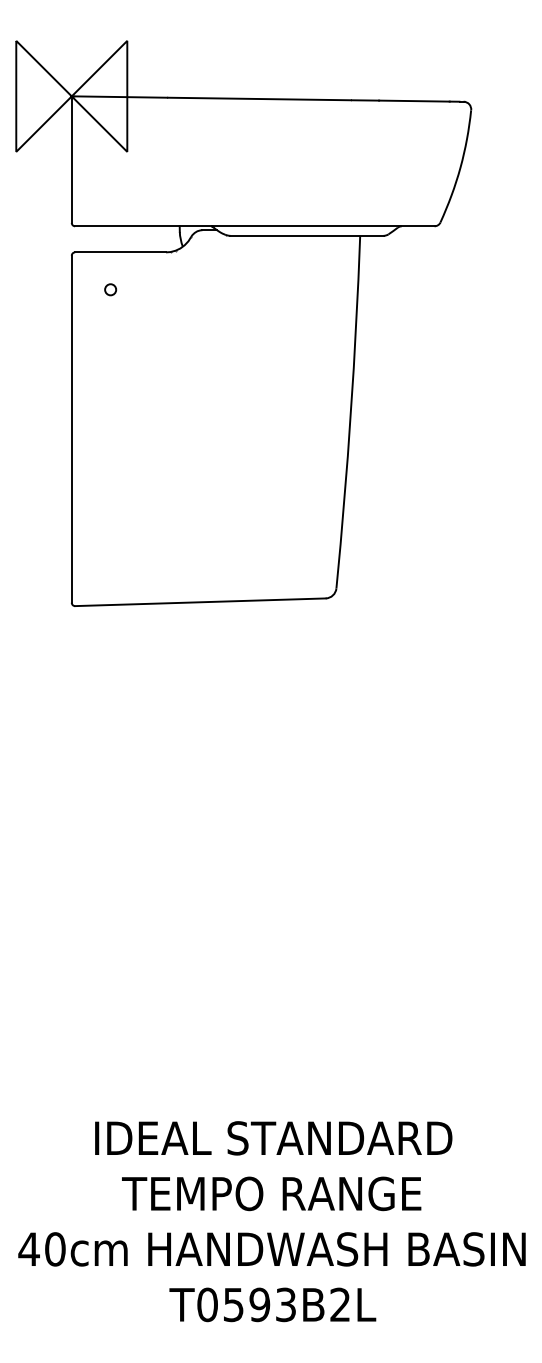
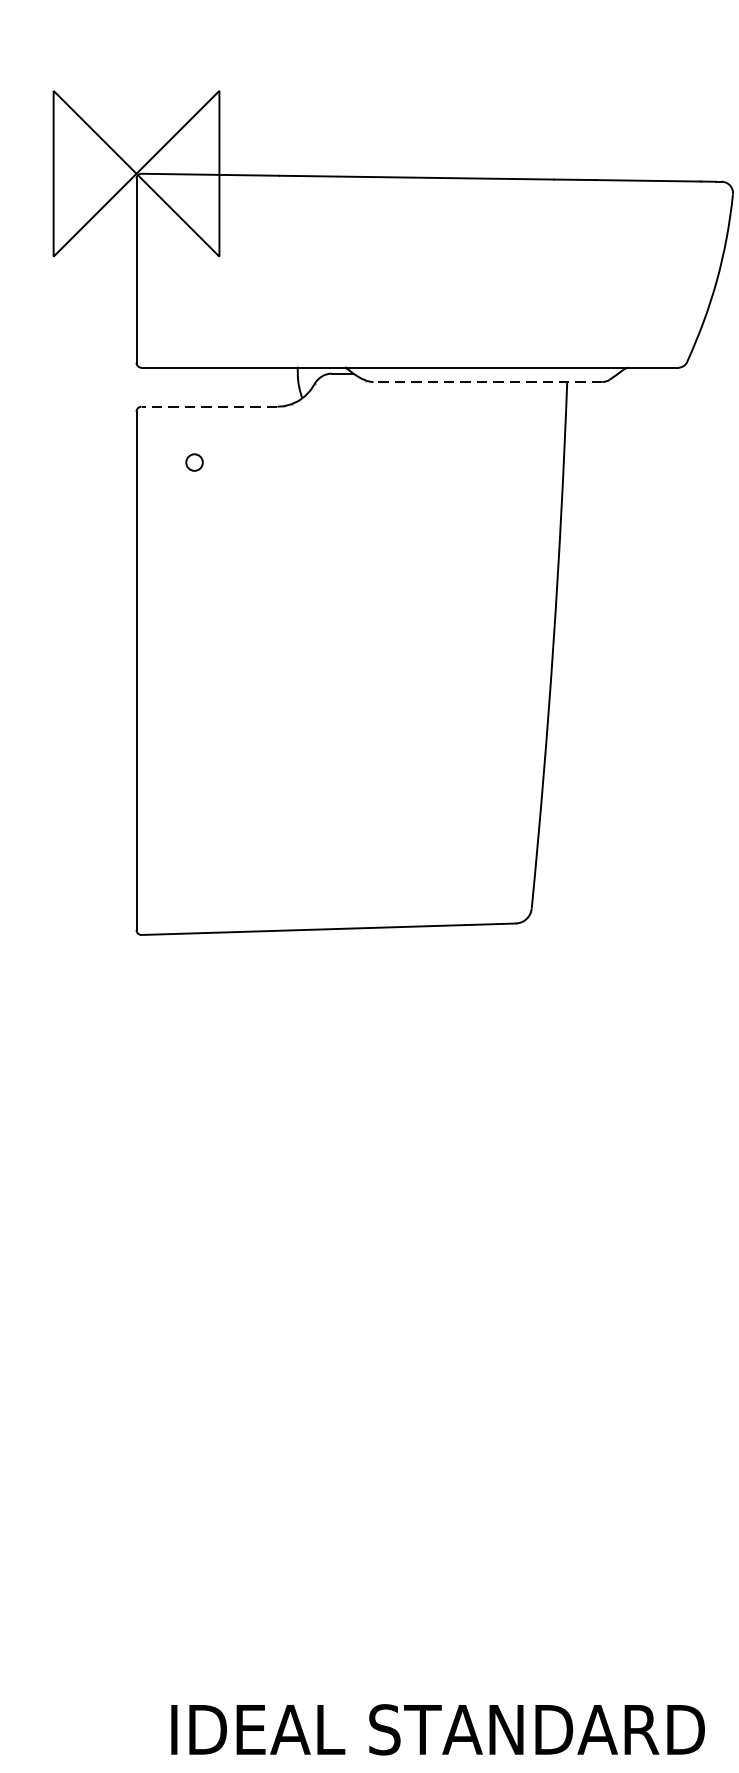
line: (307, 235) -> (488, 381), solid -> dashed
line: (120, 252) -> (209, 406), solid -> dashed

